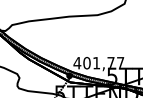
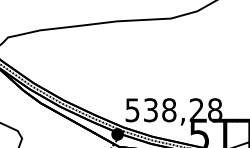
text: (98, 62) -> (172, 108), 401,77 -> 538,28

